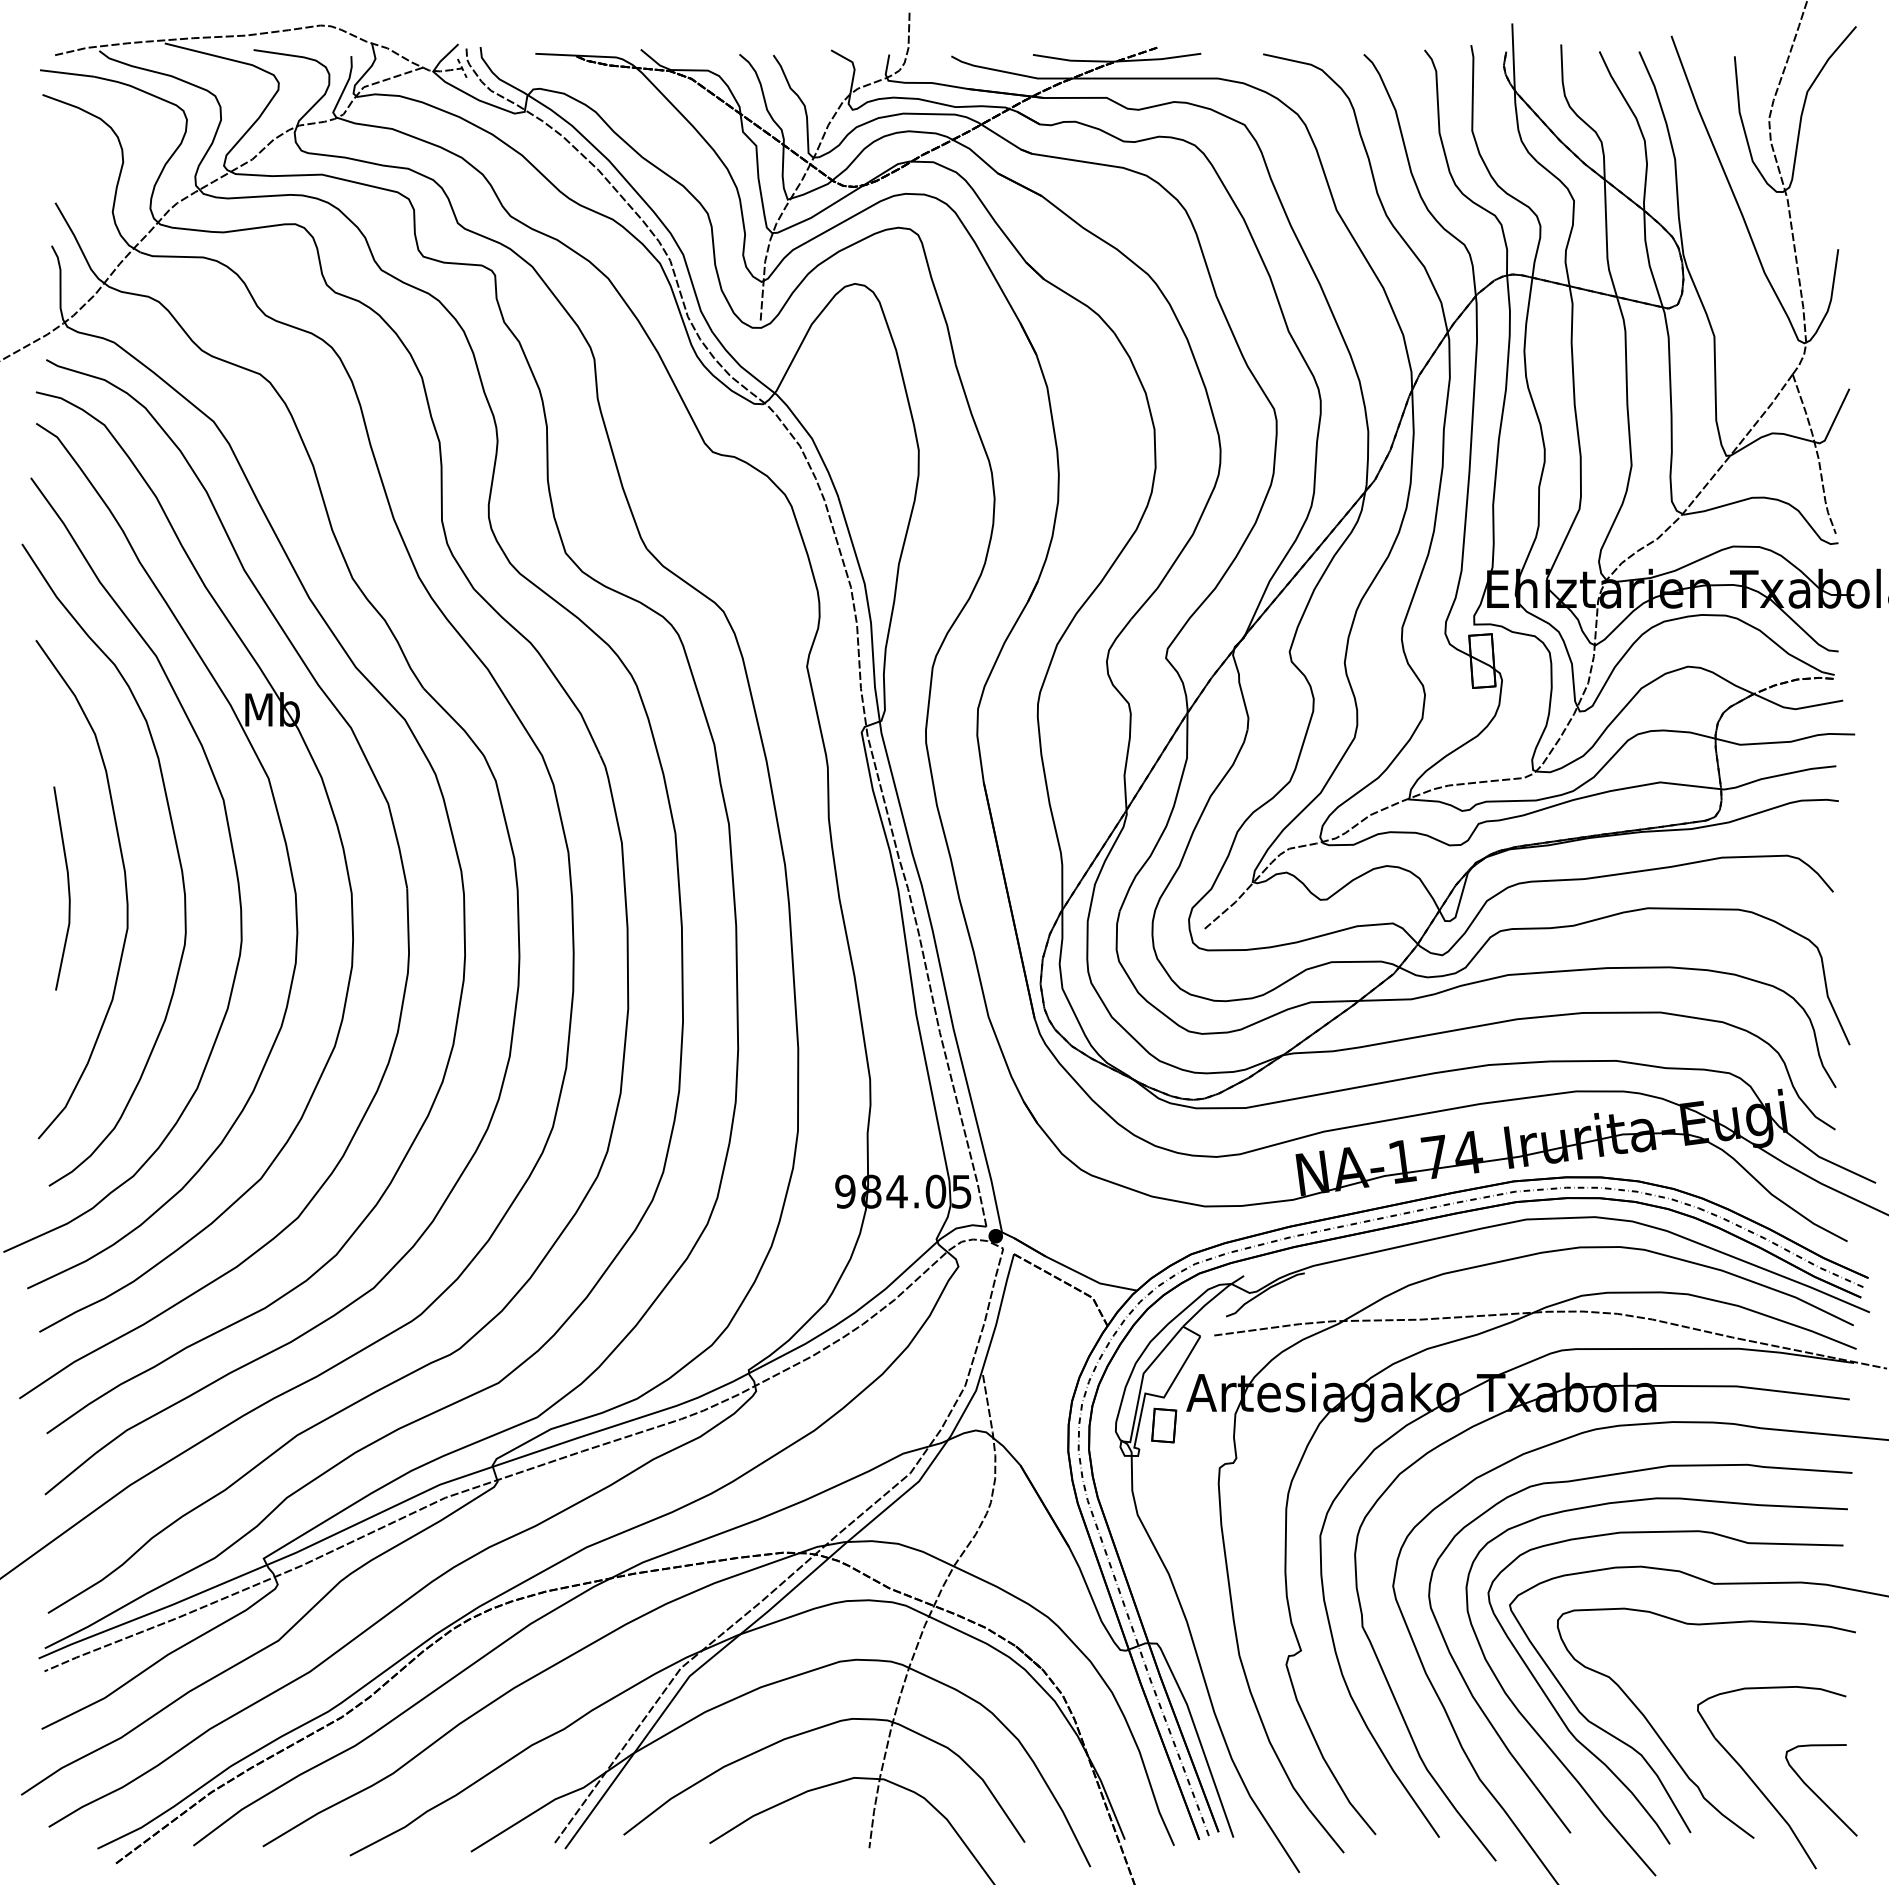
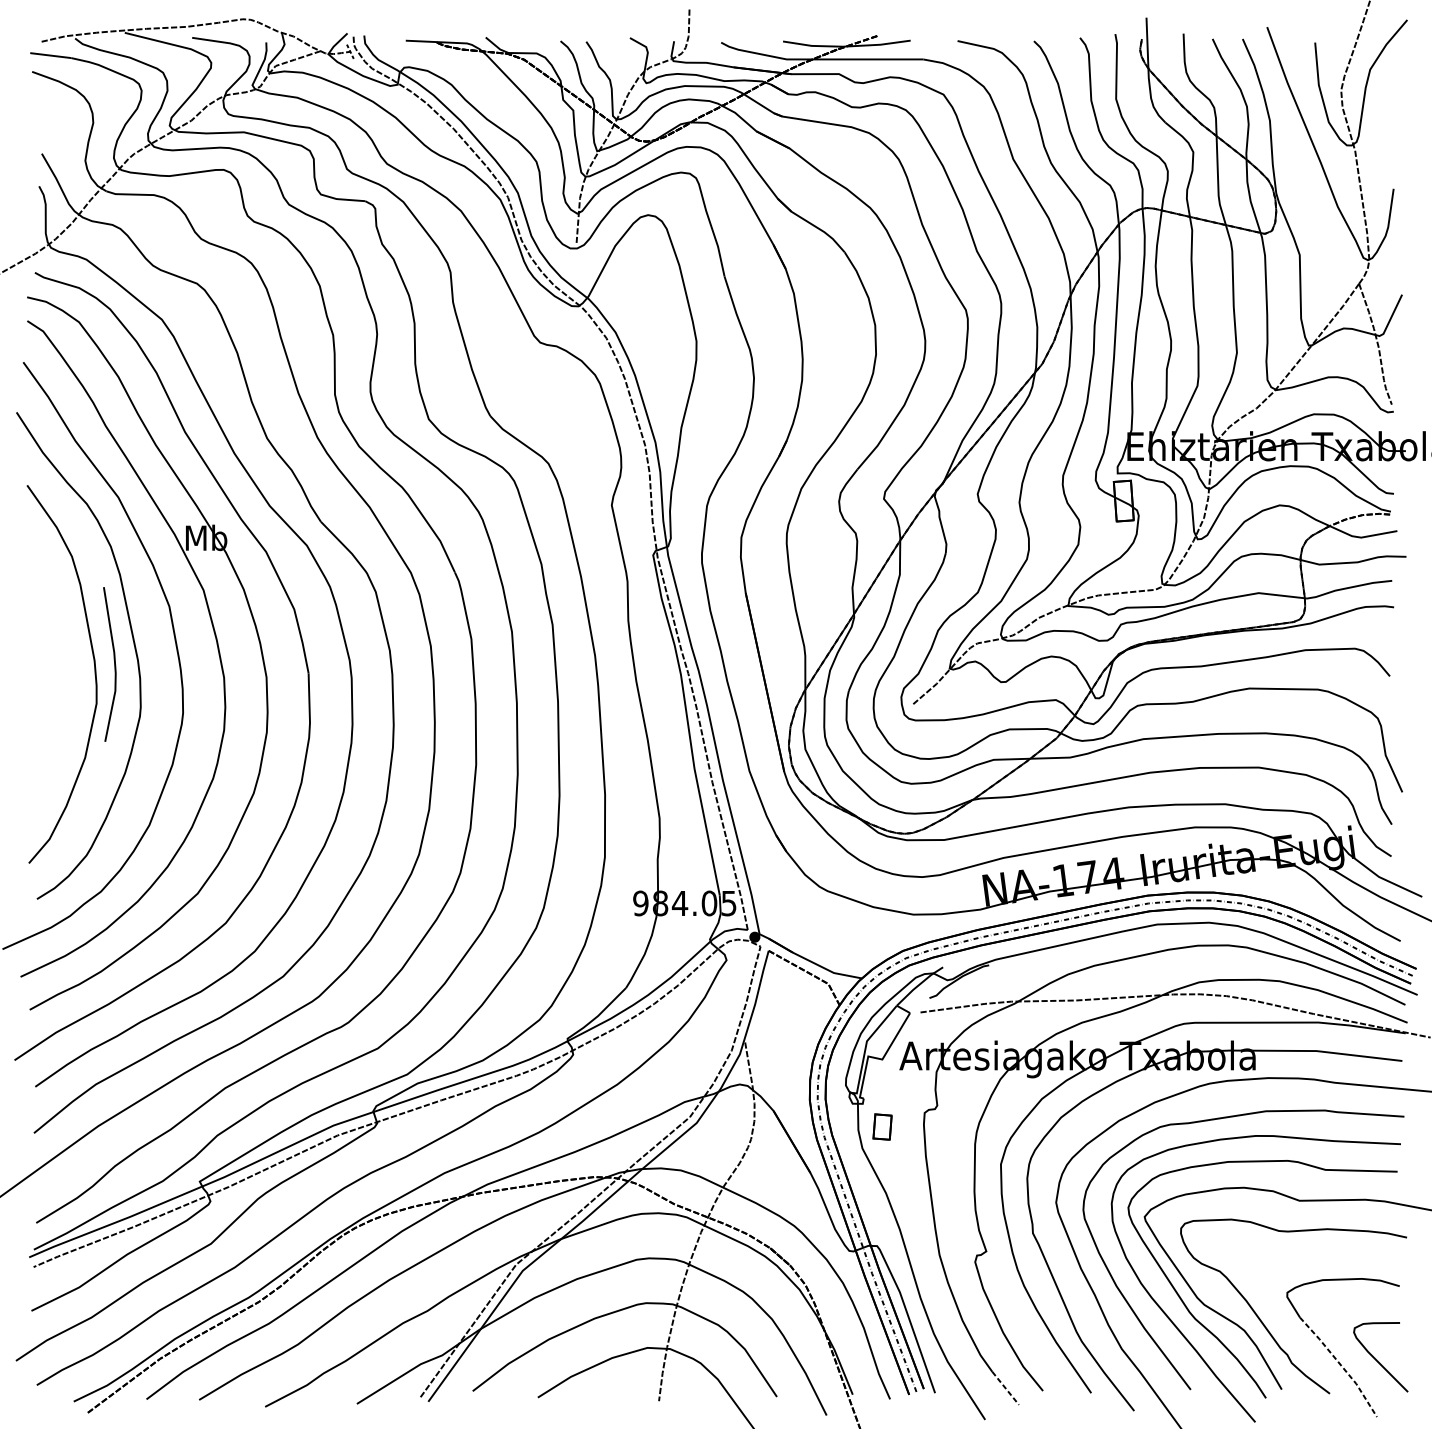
line: (67, 885) -> (113, 662), moved
part: (1164, 1425) -> (882, 1126), moved
line: (1768, 1800) -> (1340, 1365), solid -> dashed
line: (1326, 1831) -> (1005, 1388), solid -> dashed

